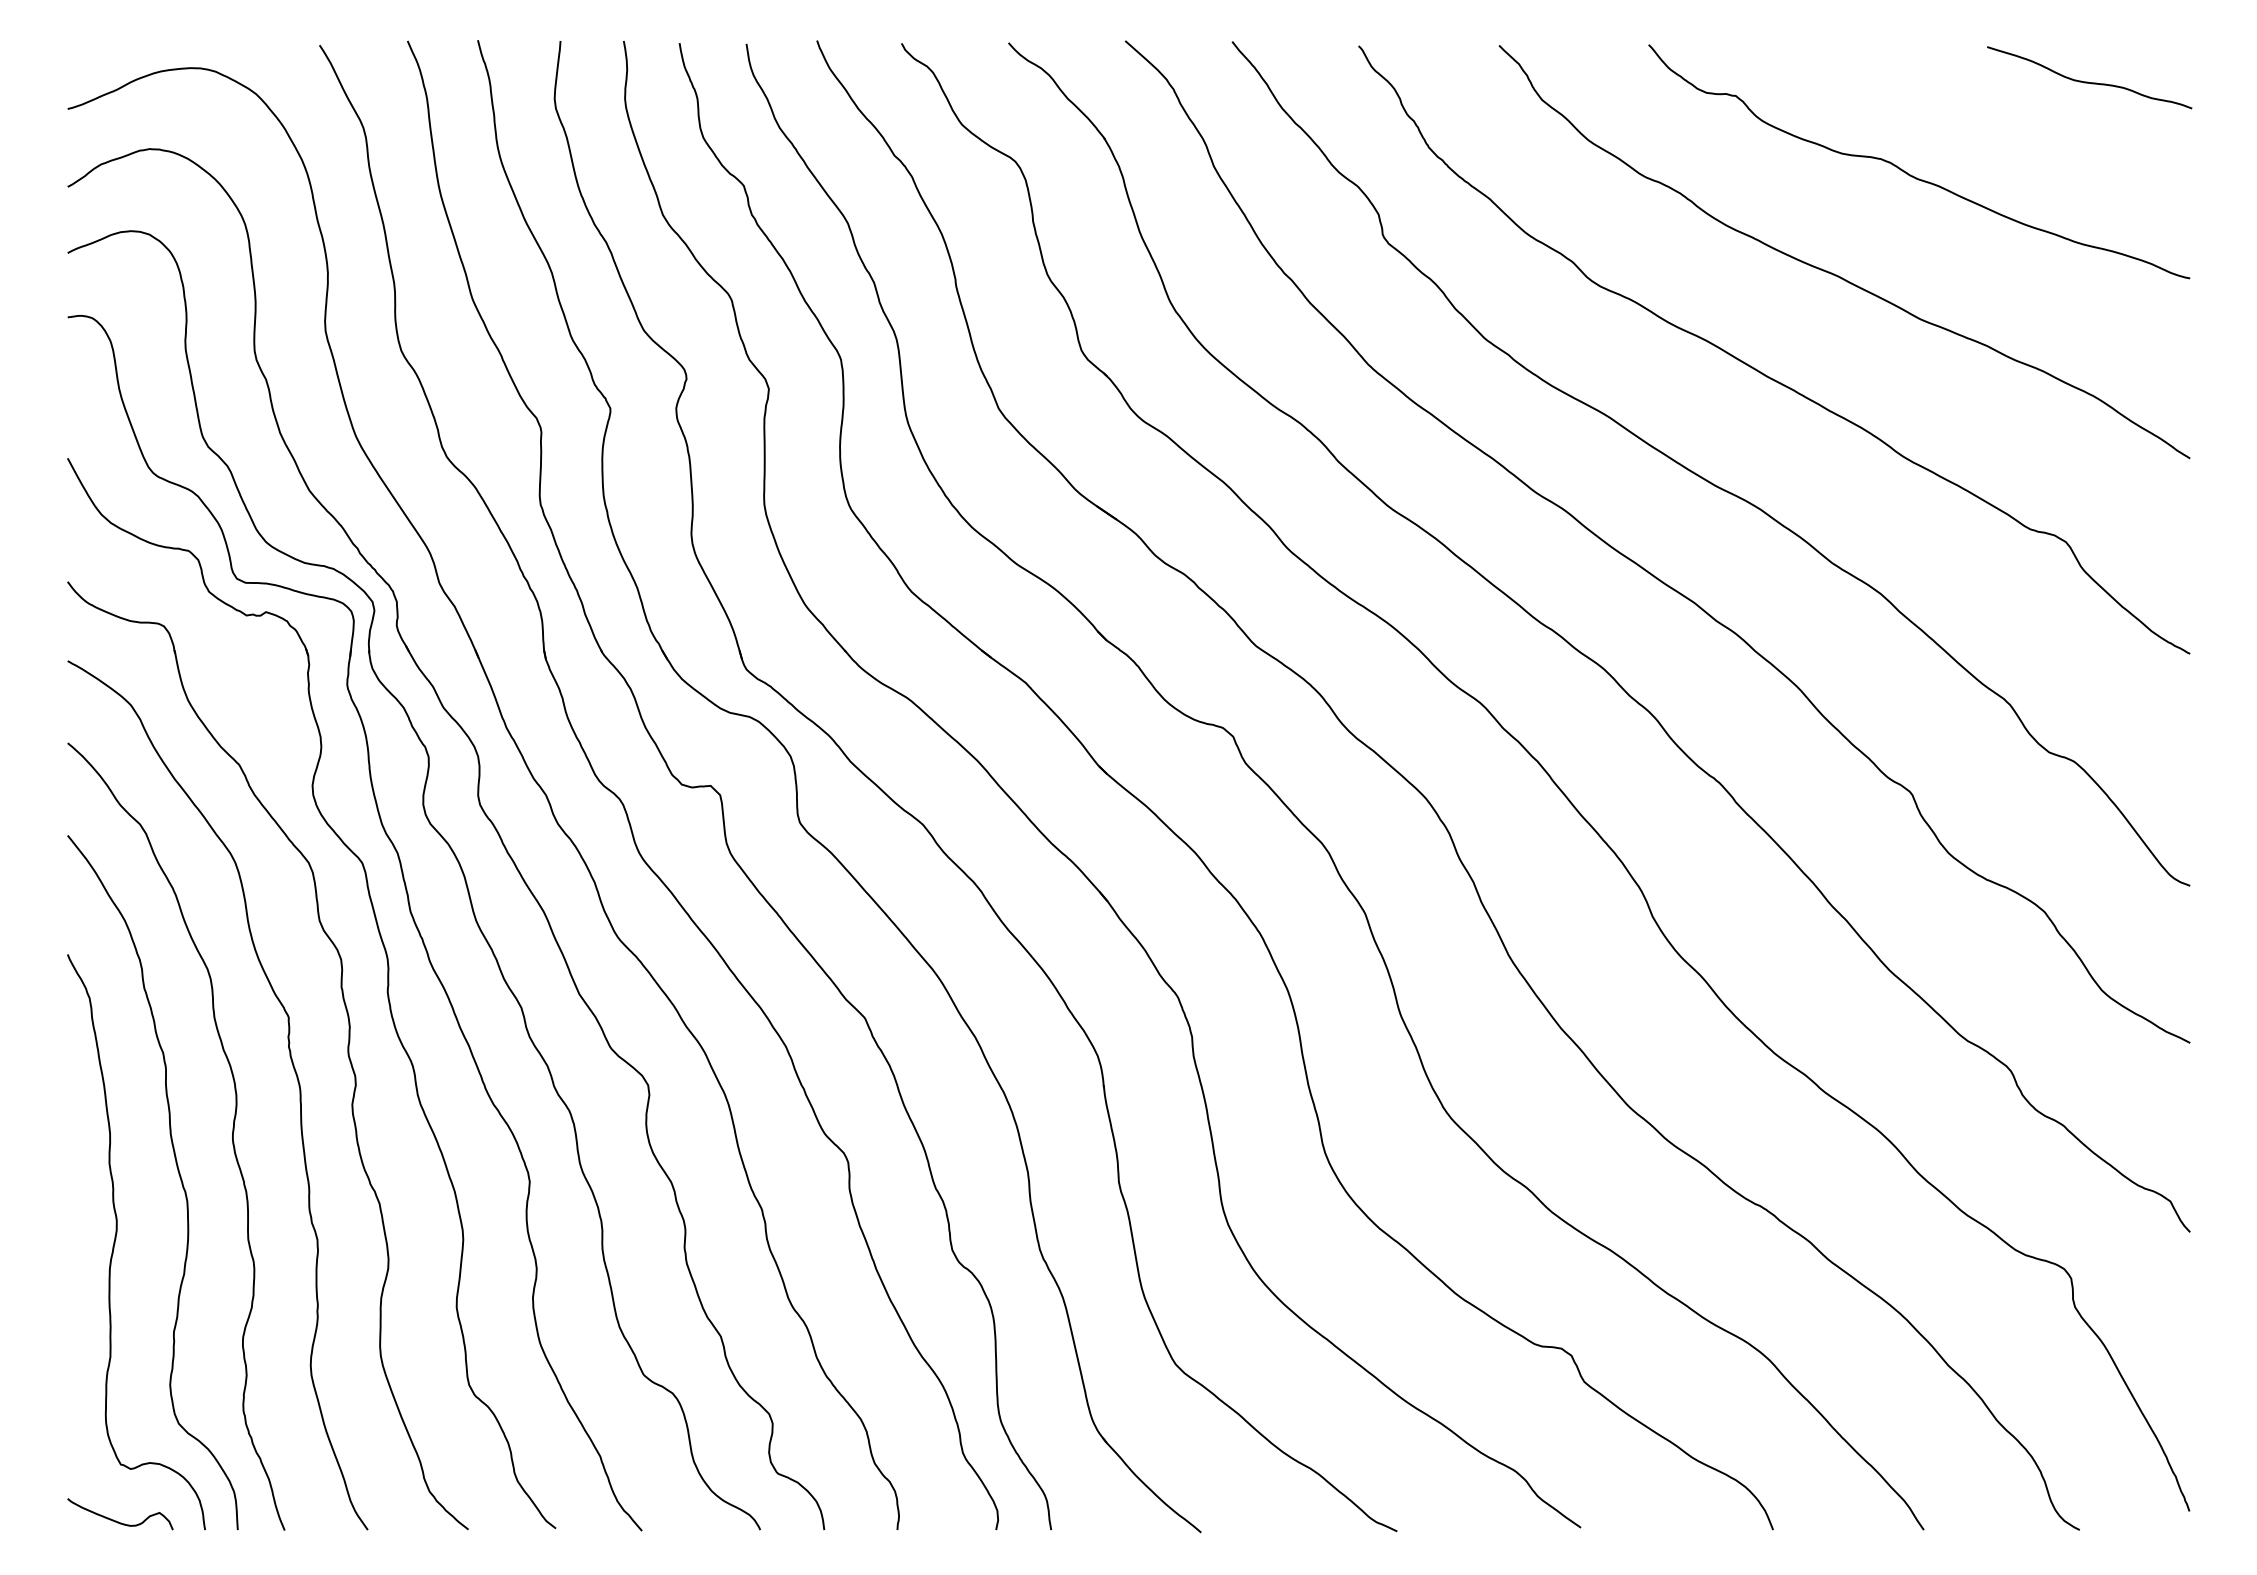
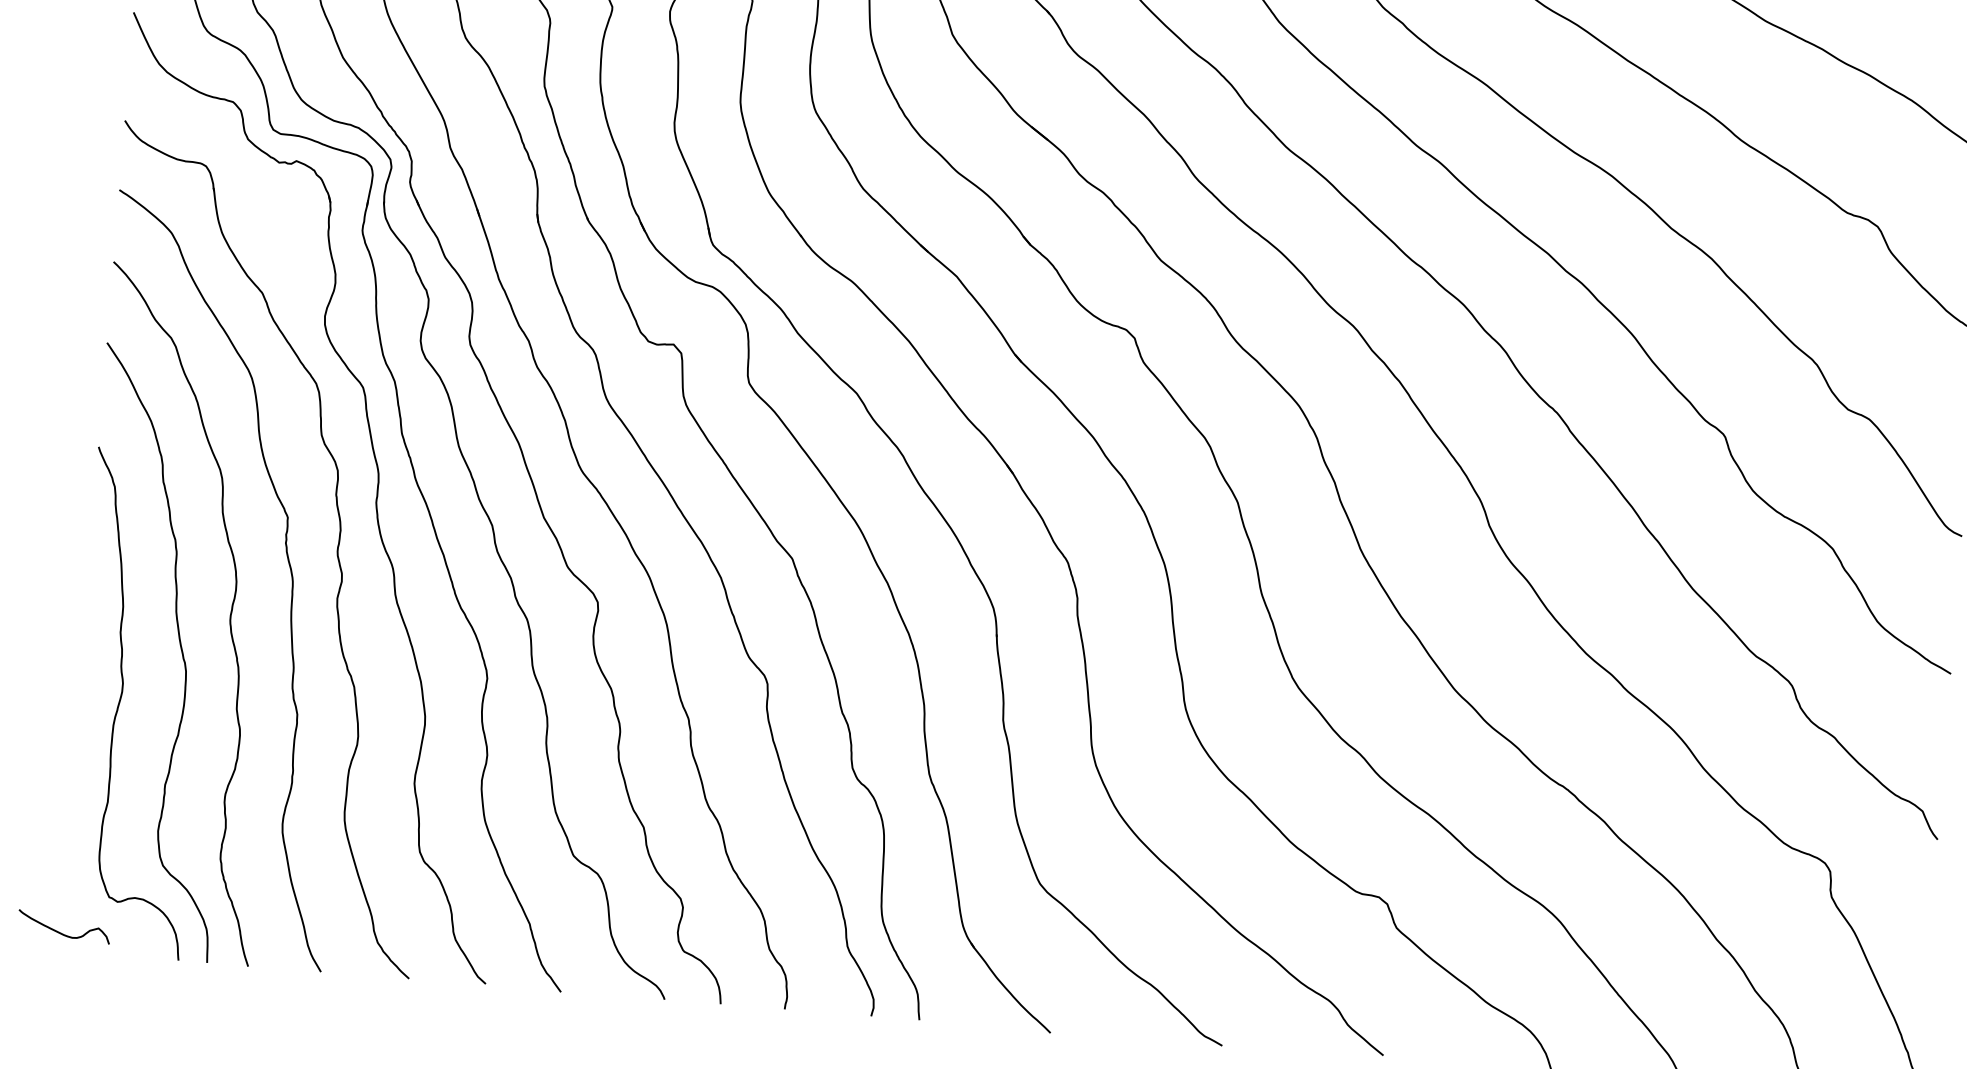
curve: (116, 1520) -> (60, 932), moved

